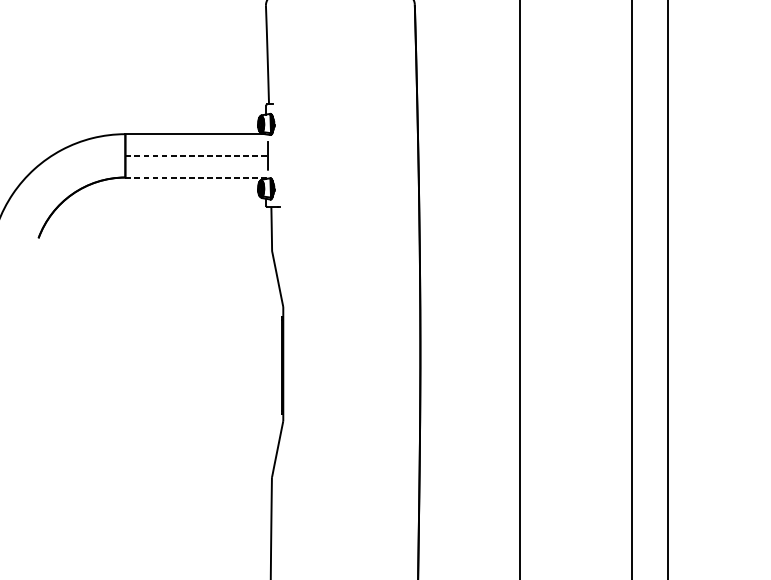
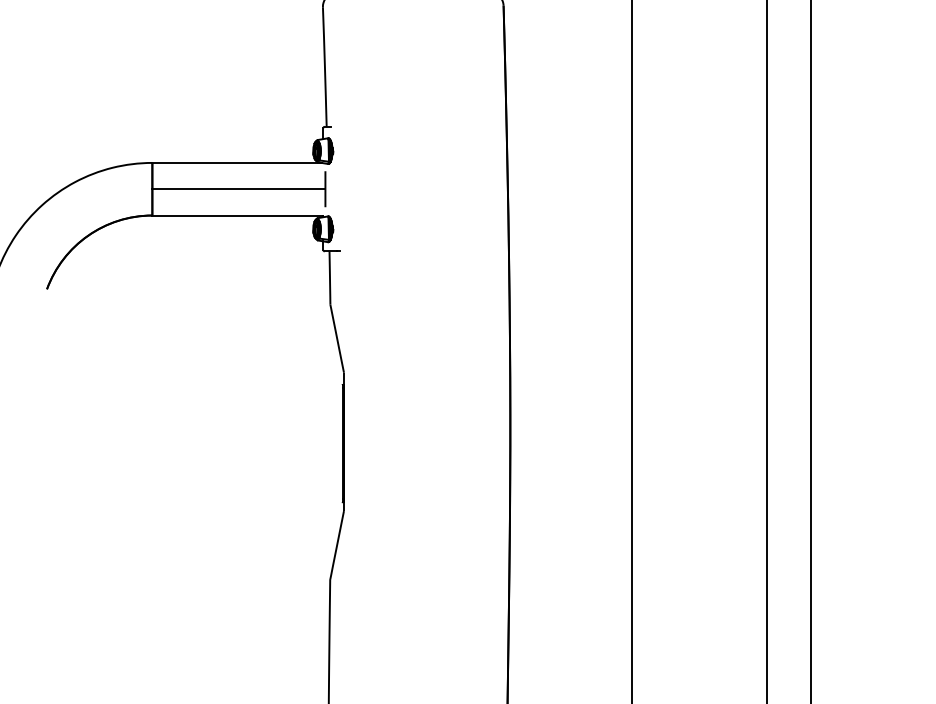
line: (196, 156) -> (238, 189), dashed -> solid
line: (196, 177) -> (238, 215), dashed -> solid

